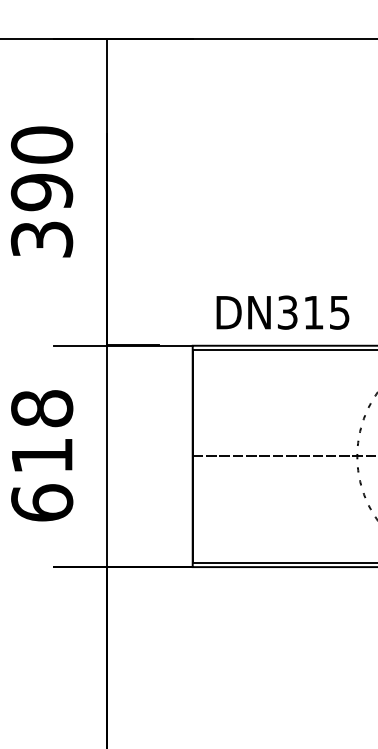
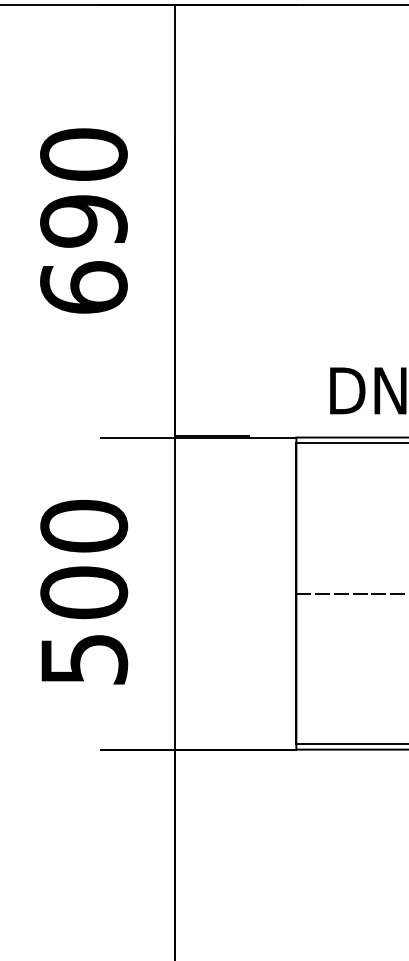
text: (41, 238) -> (83, 286), 390 -> 690
text: (42, 455) -> (84, 592), 618 -> 500

